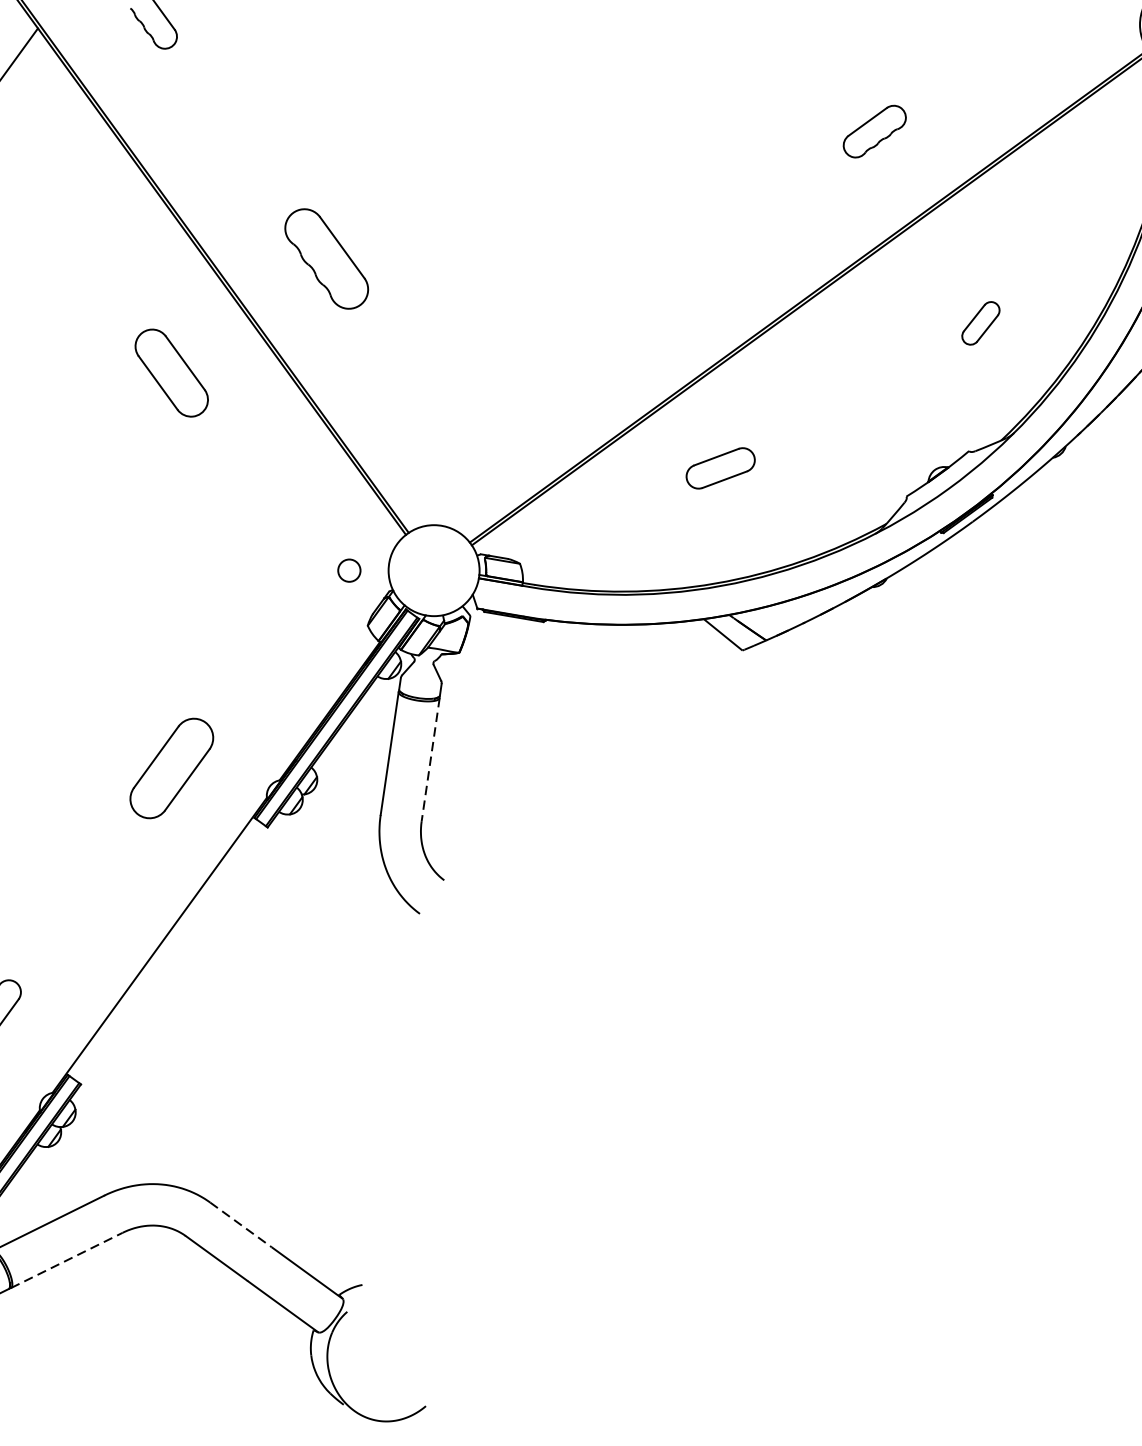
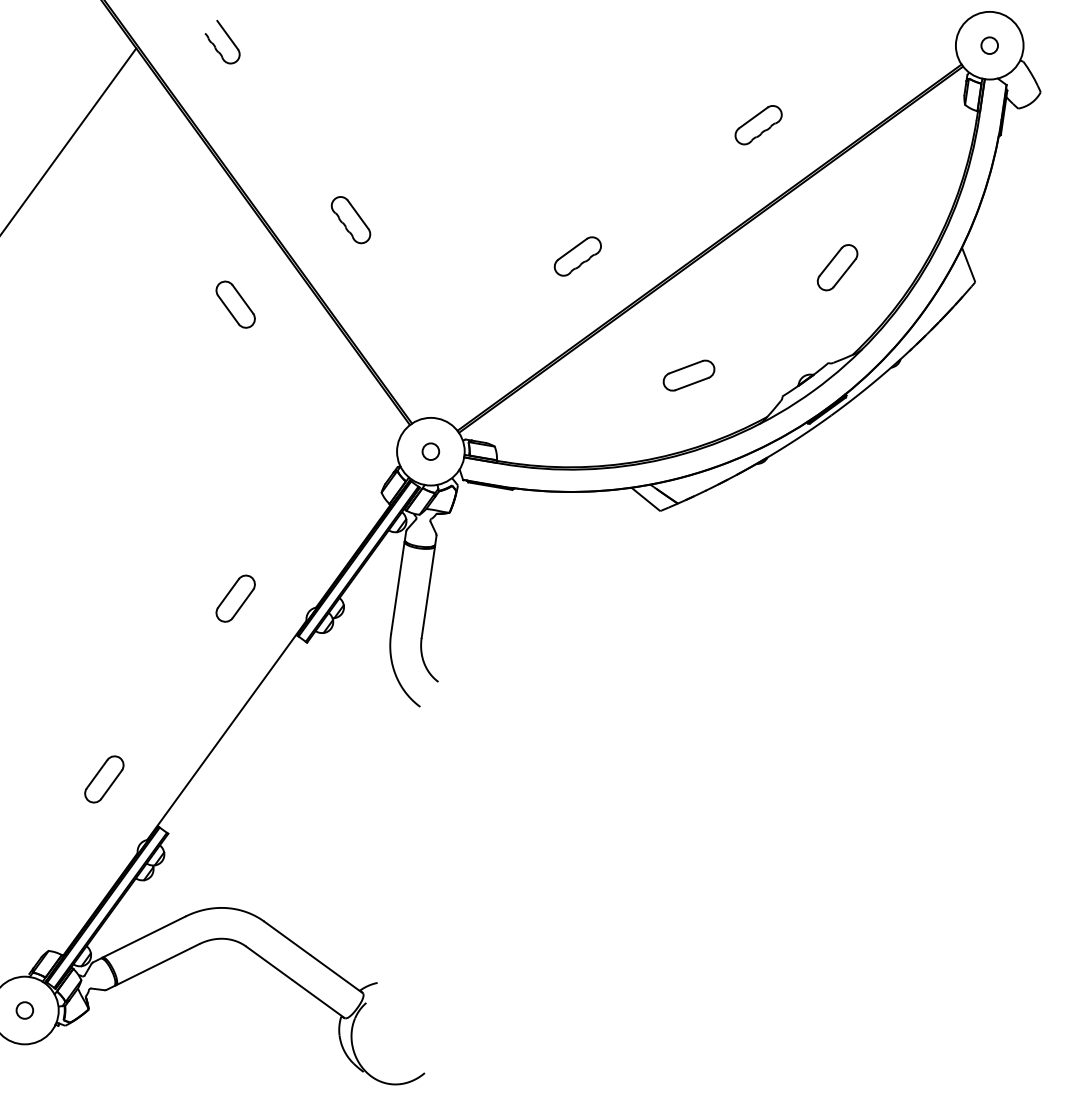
part: (326, 259) -> (350, 220), size x0.62
part: (631, 308) -> (577, 256), added
part: (980, 322) -> (837, 267), size x1.43
part: (171, 372) -> (235, 304), size x0.71
part: (719, 468) -> (688, 375), moved
circle: (348, 570) -> (430, 451), moved
line: (430, 759) -> (428, 592), dashed -> solid
part: (171, 768) -> (235, 598), size x0.62
line: (241, 1225) -> (287, 938), dashed -> solid
line: (67, 1260) -> (158, 964), dashed -> solid

